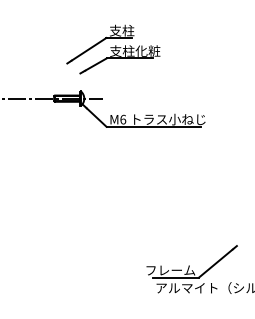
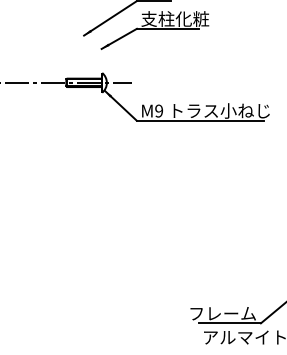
text: (123, 119) -> (159, 110), M6 -> M9

